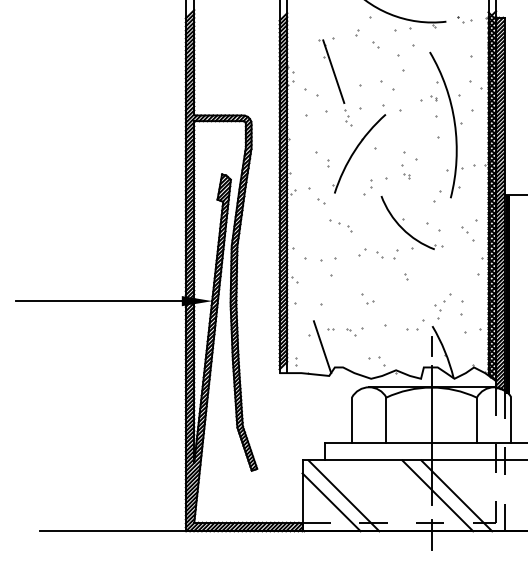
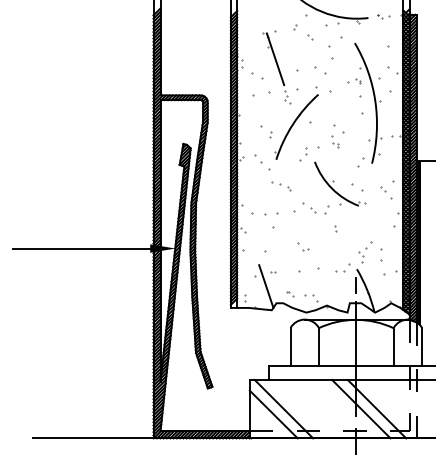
part: (321, 201) -> (265, 166), size x1.6
part: (362, 252) -> (299, 208), size x1.6
part: (351, 332) -> (290, 294), moved

